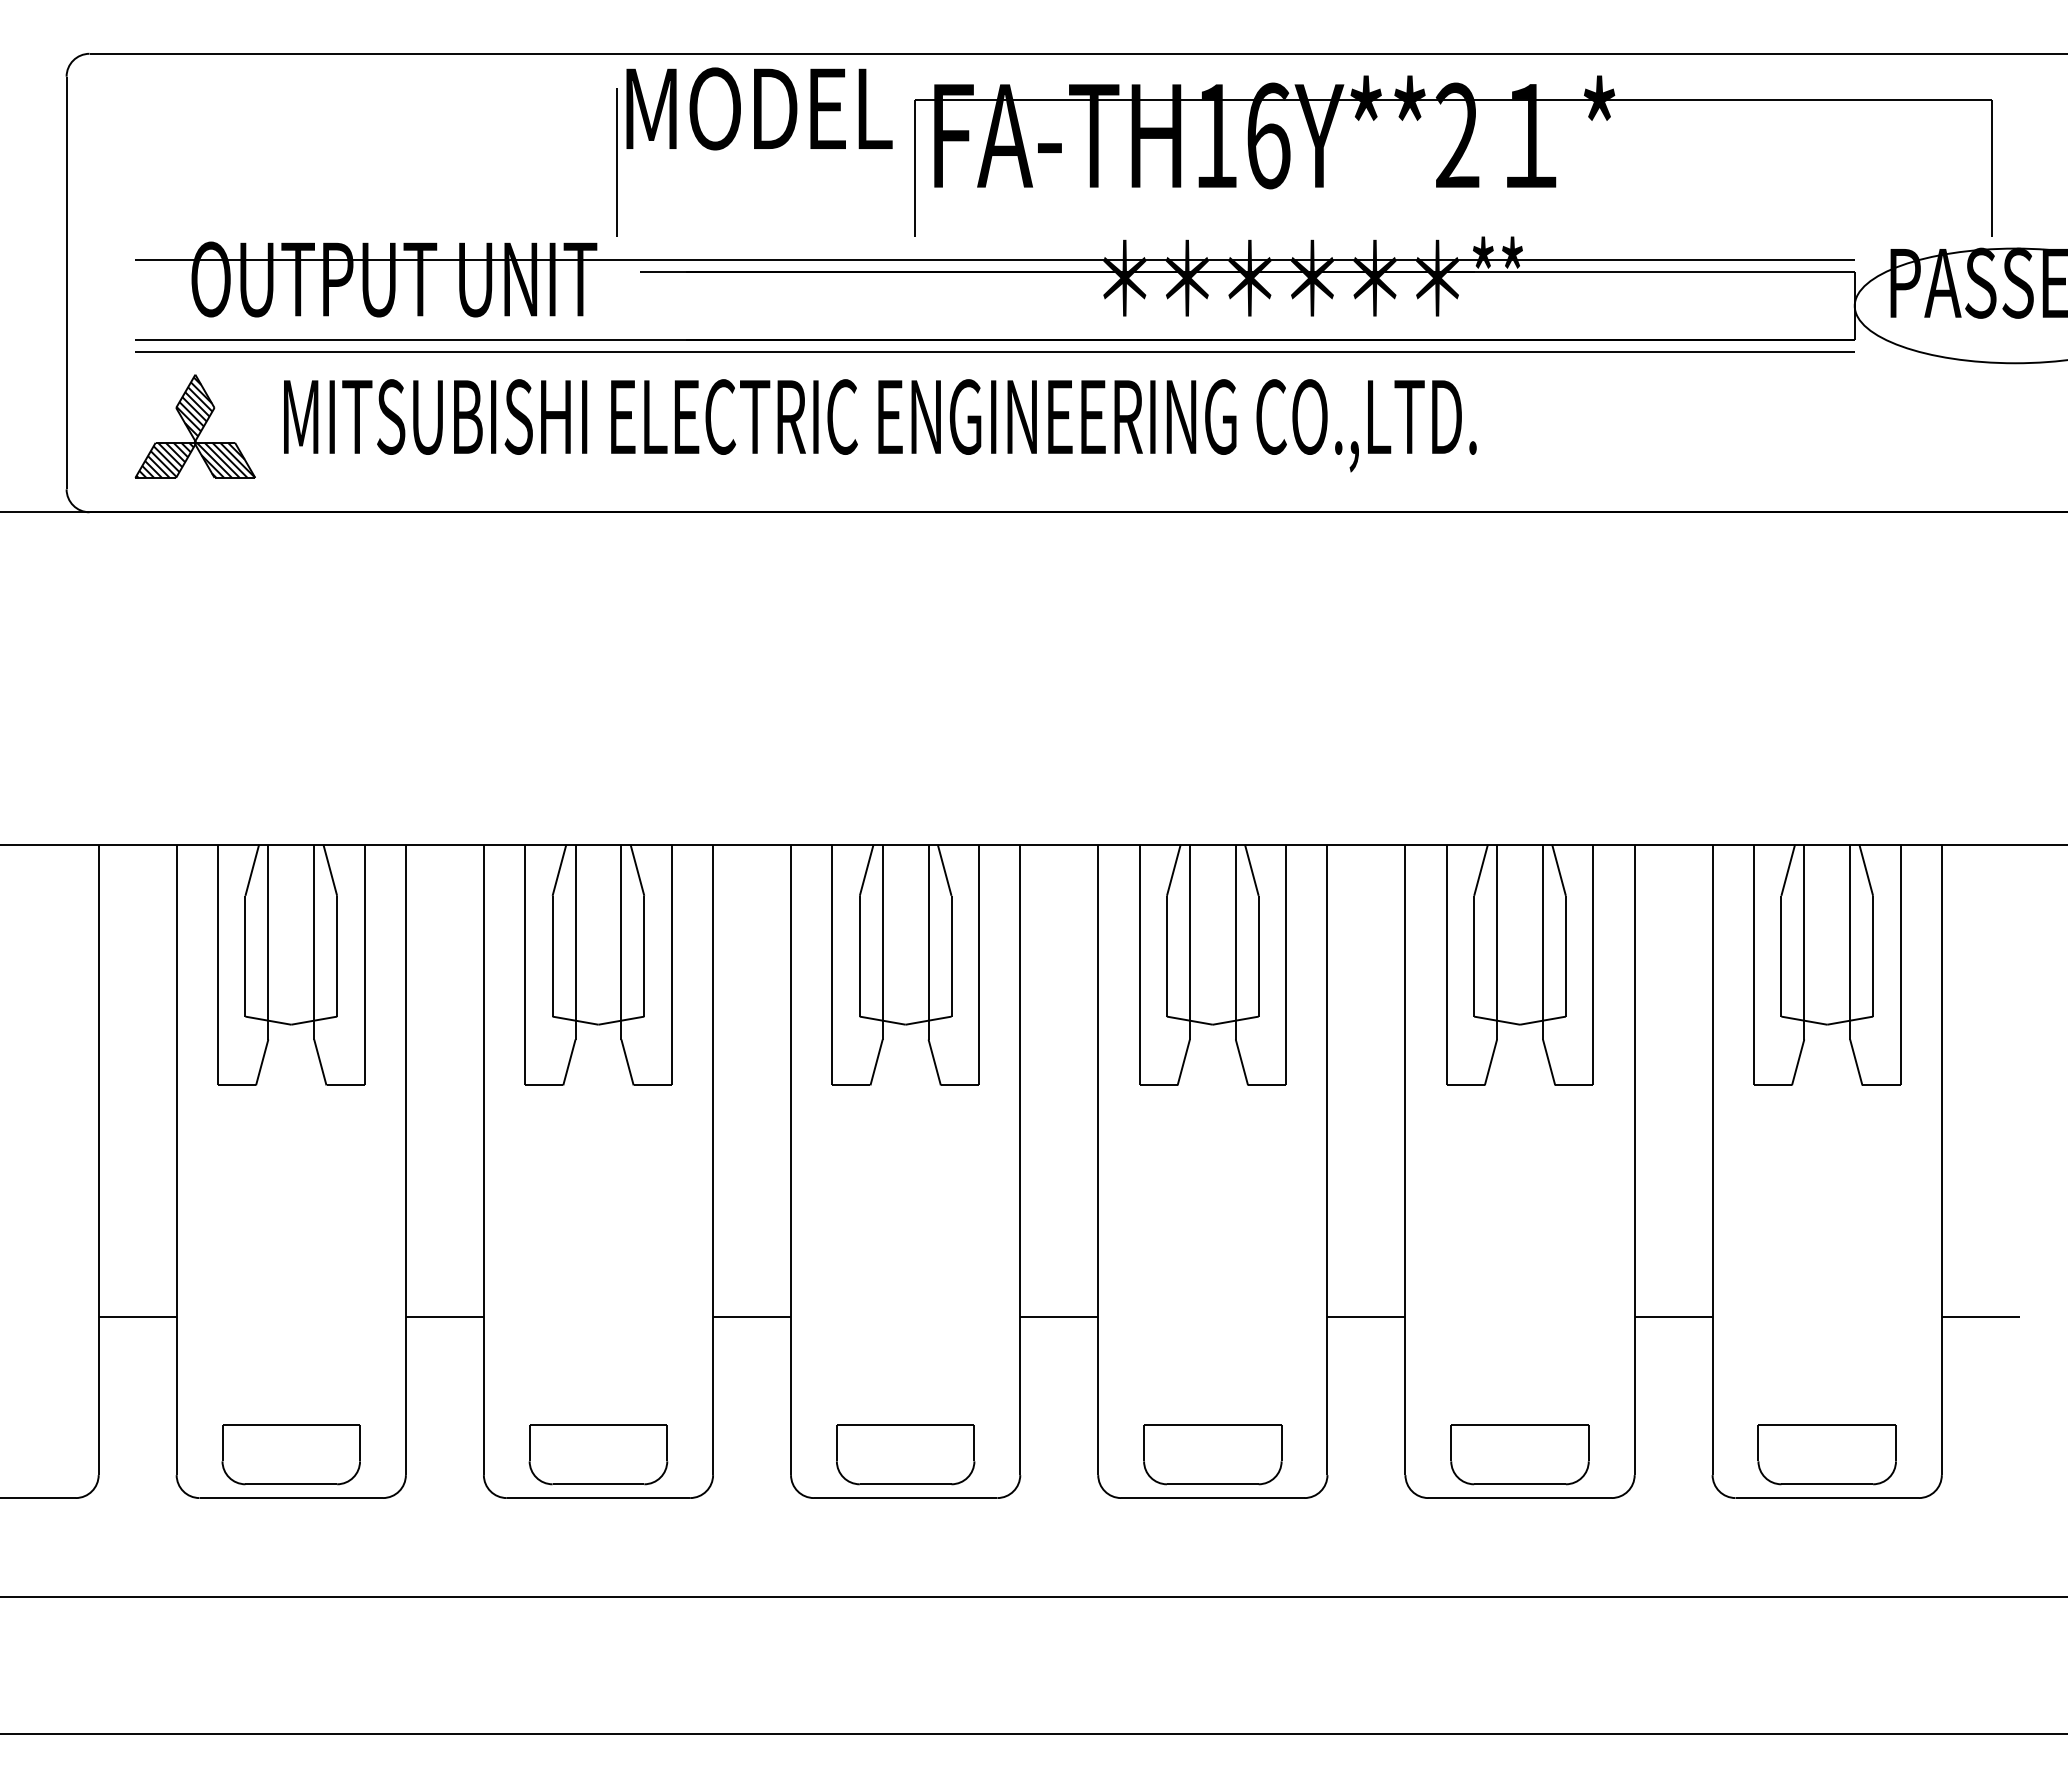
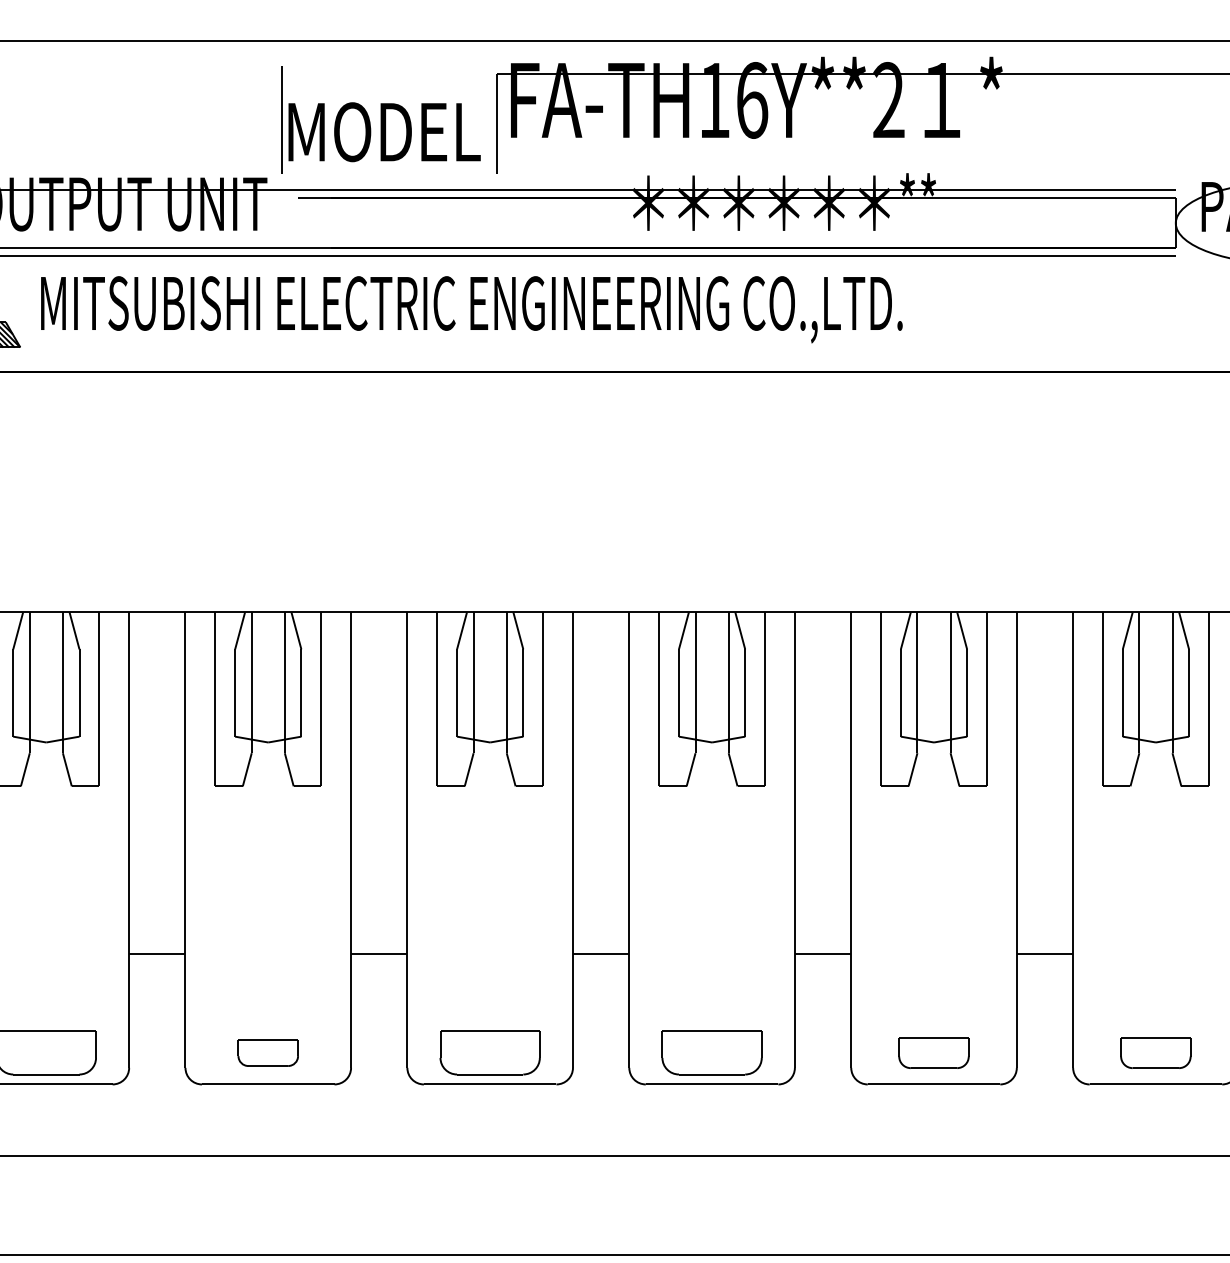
text: (759, 108) -> (384, 131), moved
part: (598, 1454) -> (268, 1052), size x0.6
part: (1519, 1454) -> (933, 1052), size x0.7
part: (1826, 1454) -> (1155, 1052), size x0.7

